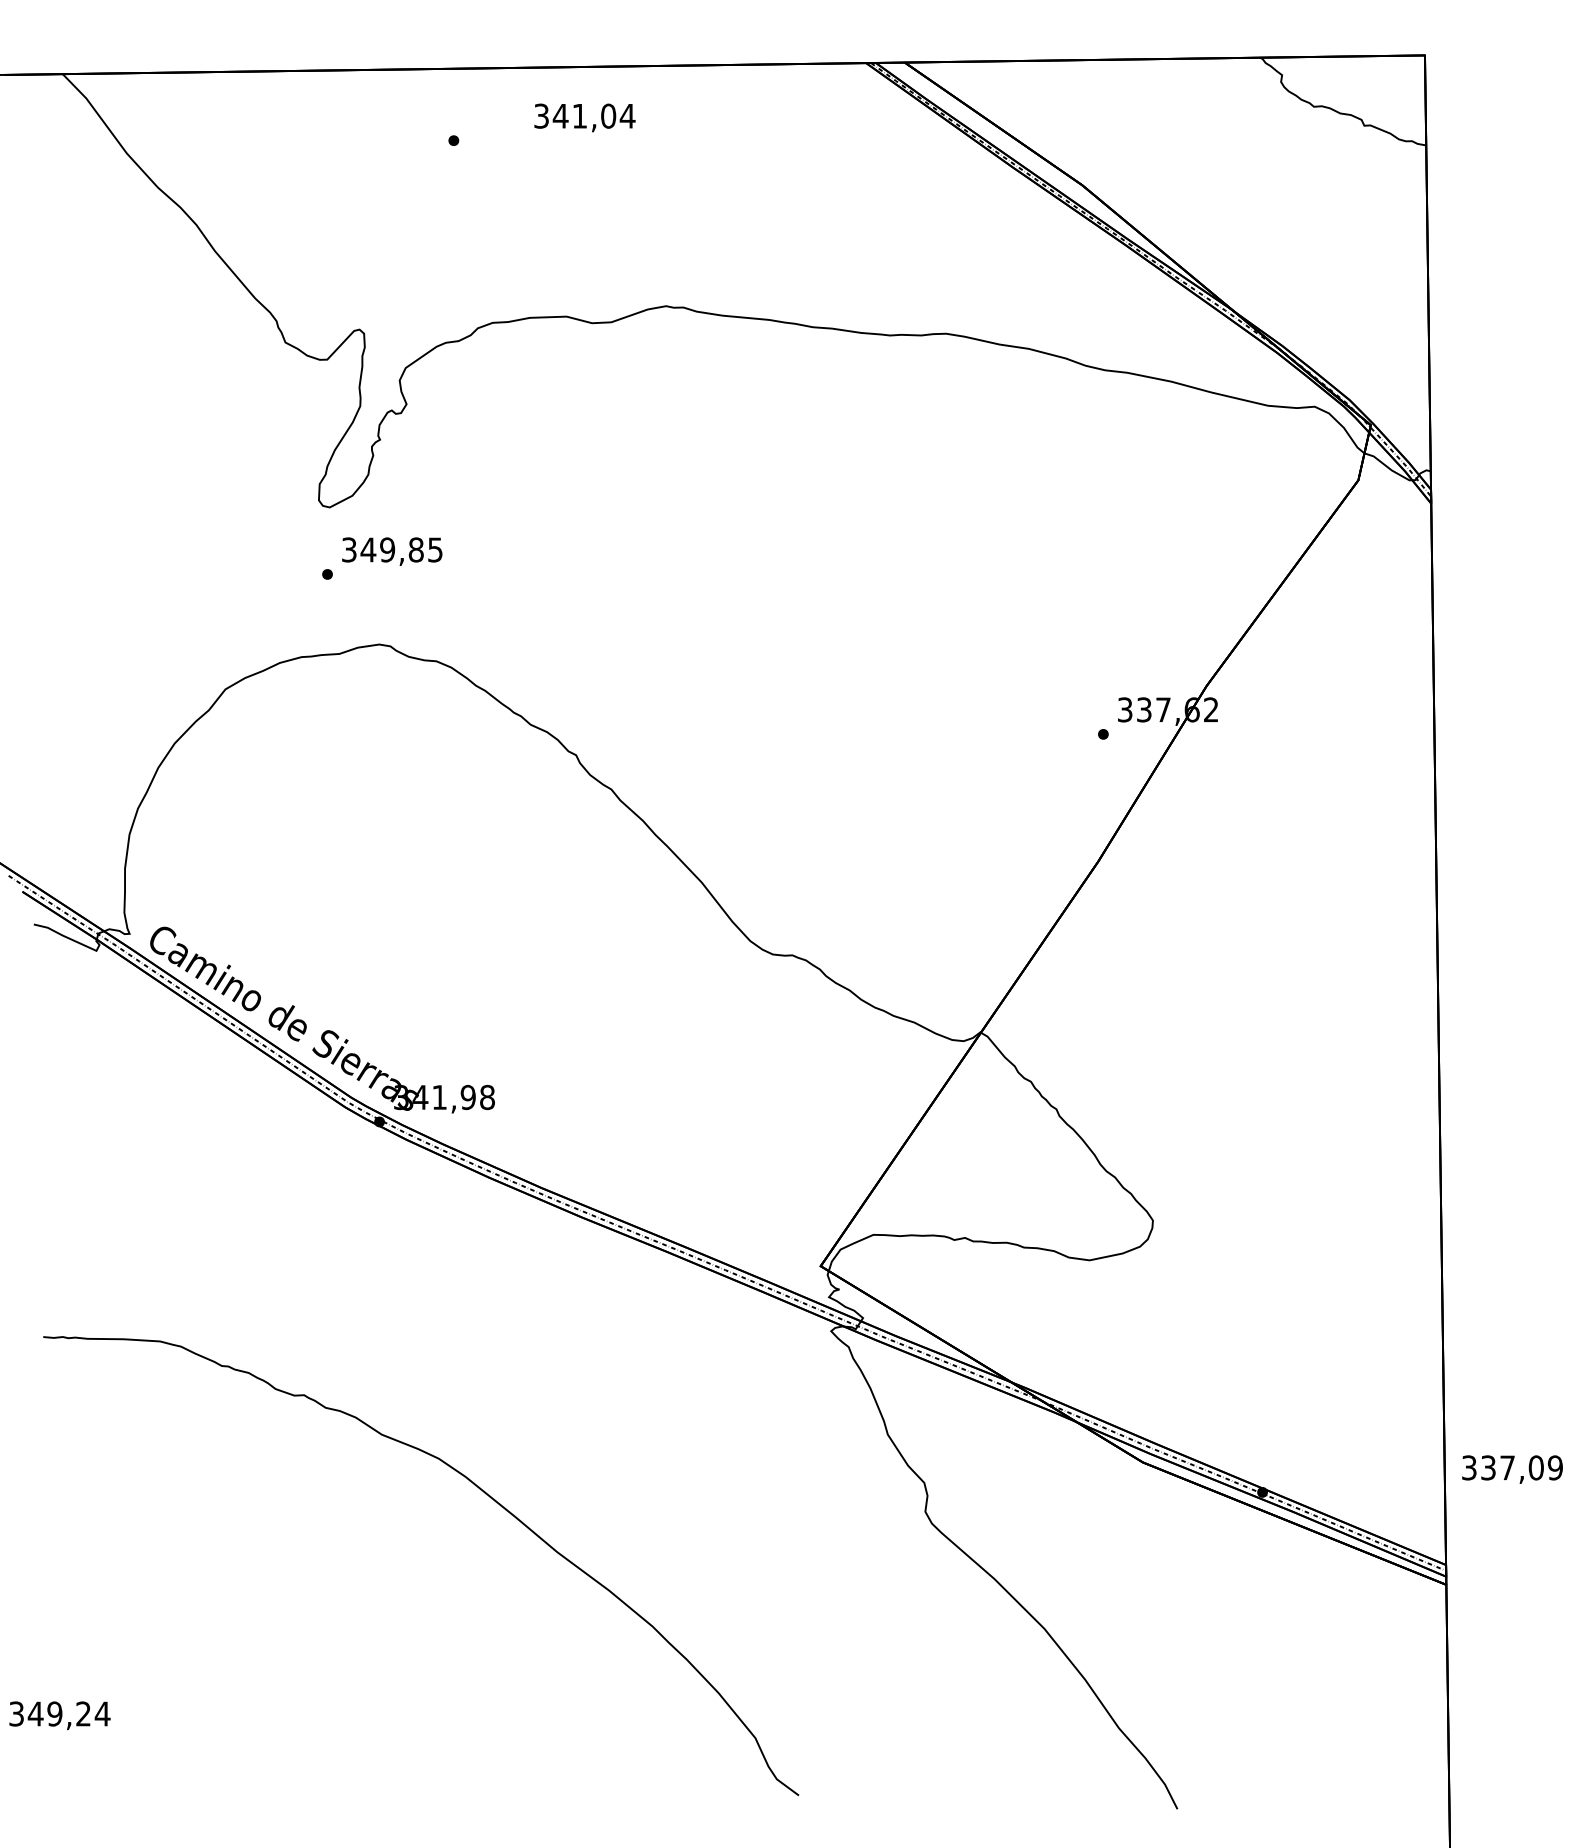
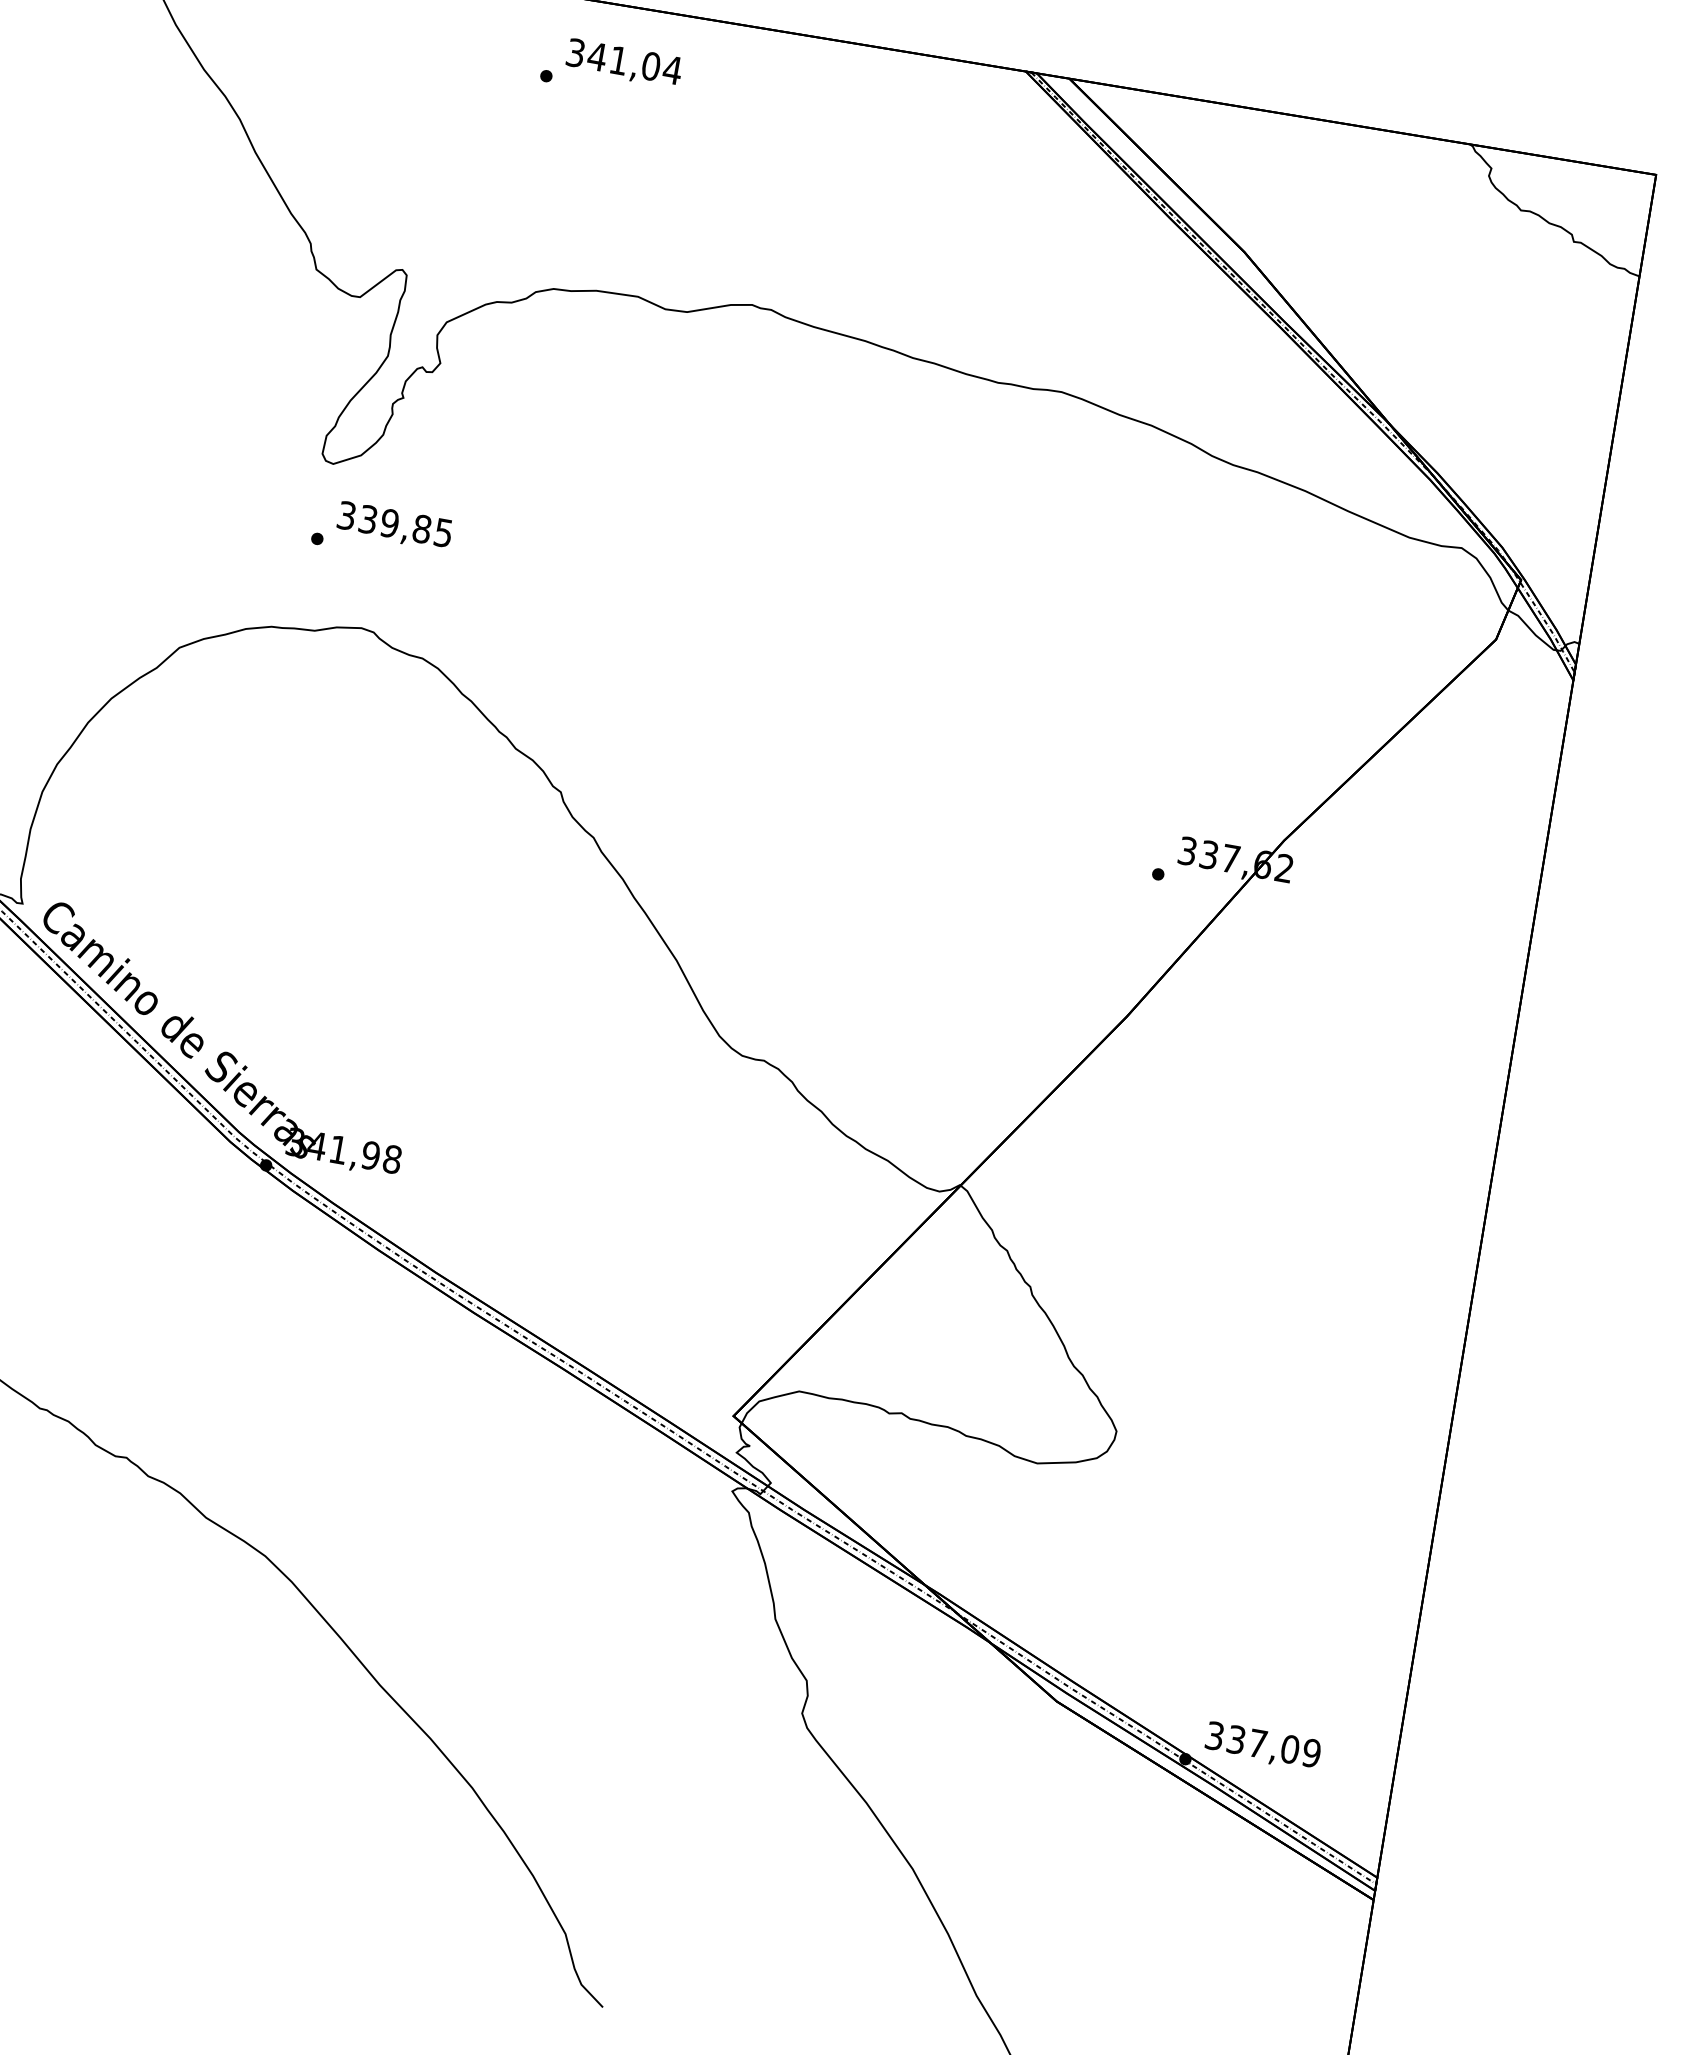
text: (584, 117) -> (623, 63), moved
text: (368, 549) -> (368, 519), 349,85 -> 339,85
text: (1512, 1469) -> (1263, 1746), moved

